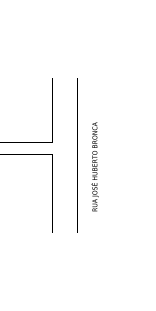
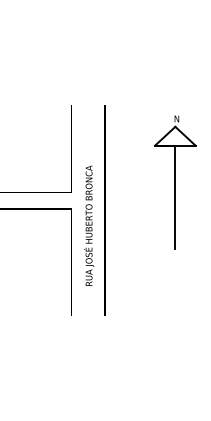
part: (129, 134) -> (175, 182), added
text: (94, 166) -> (88, 225), moved

